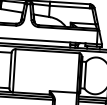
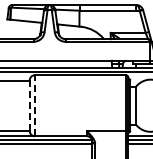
line: (10, 70) -> (29, 105), solid -> dashed
line: (14, 70) -> (35, 105), solid -> dashed

